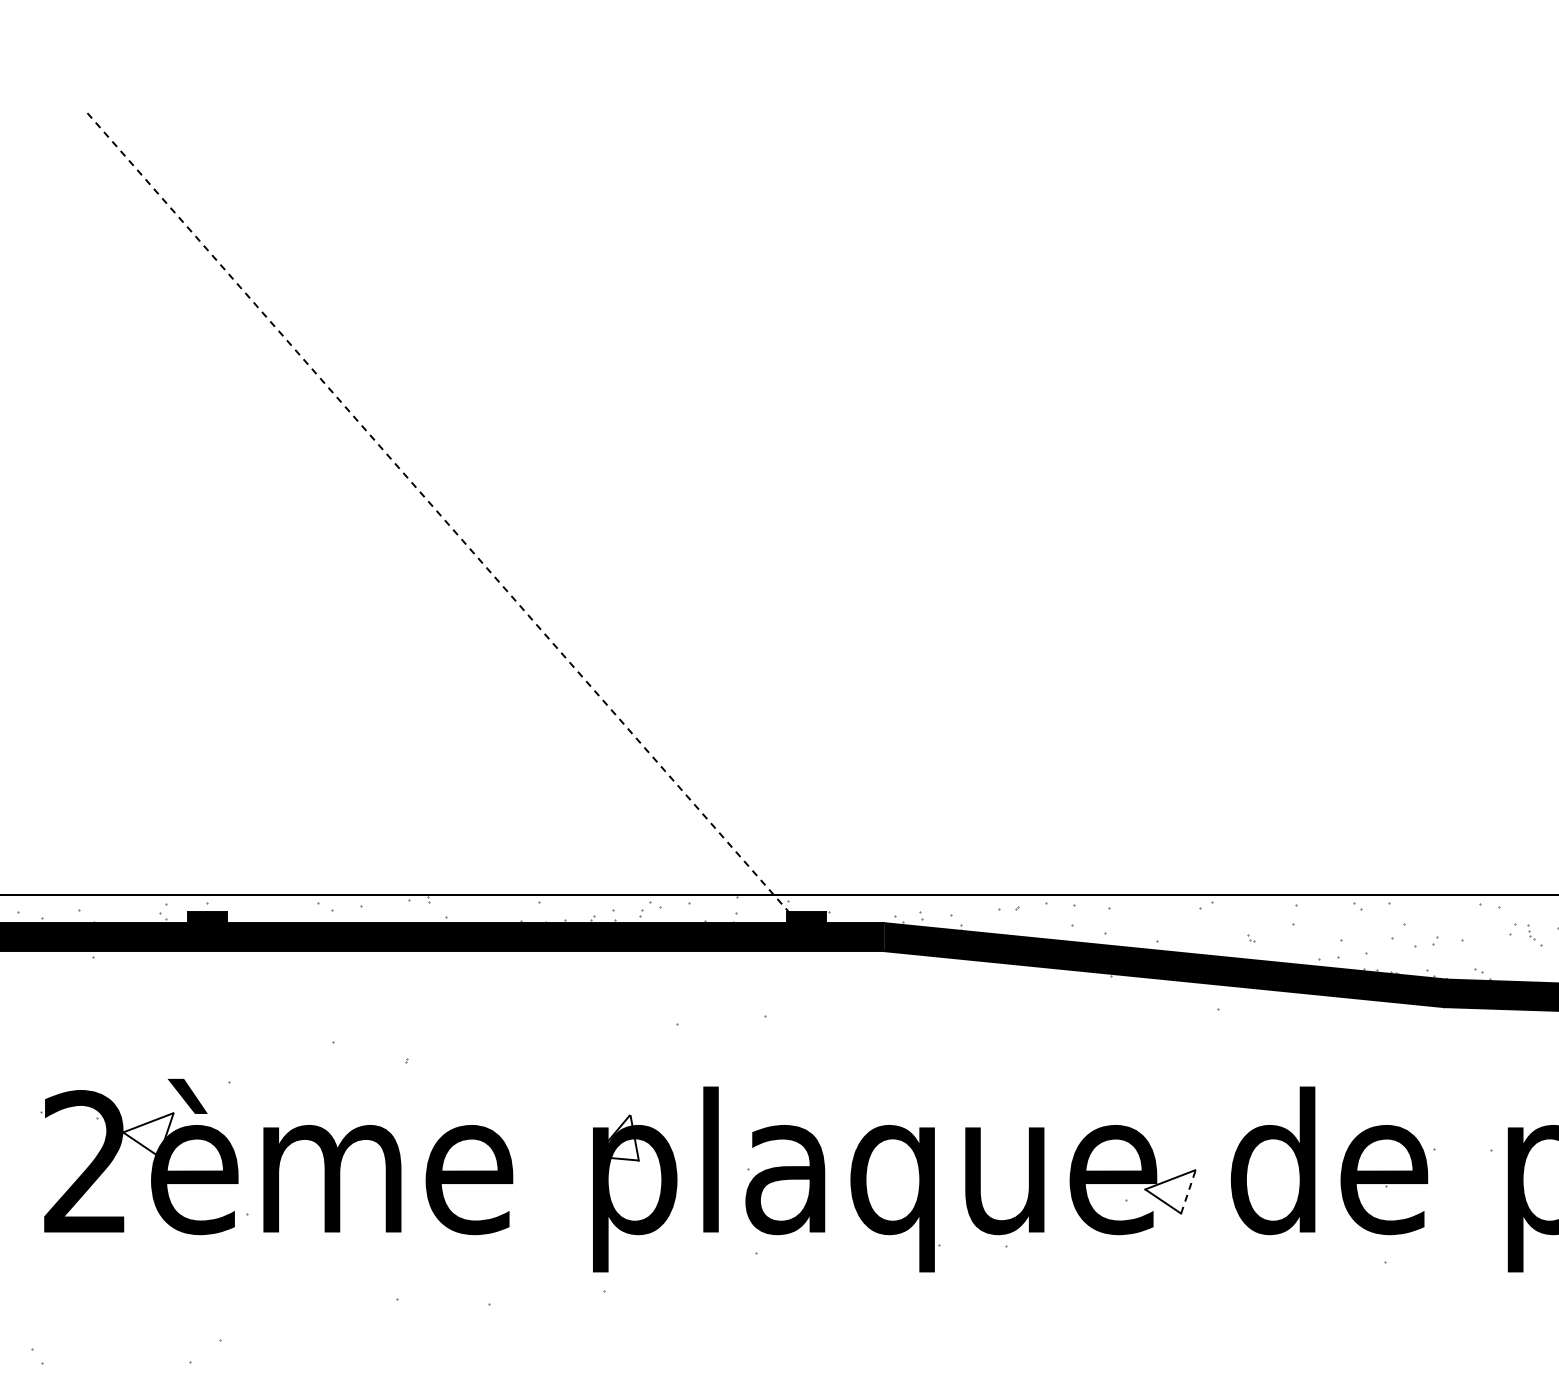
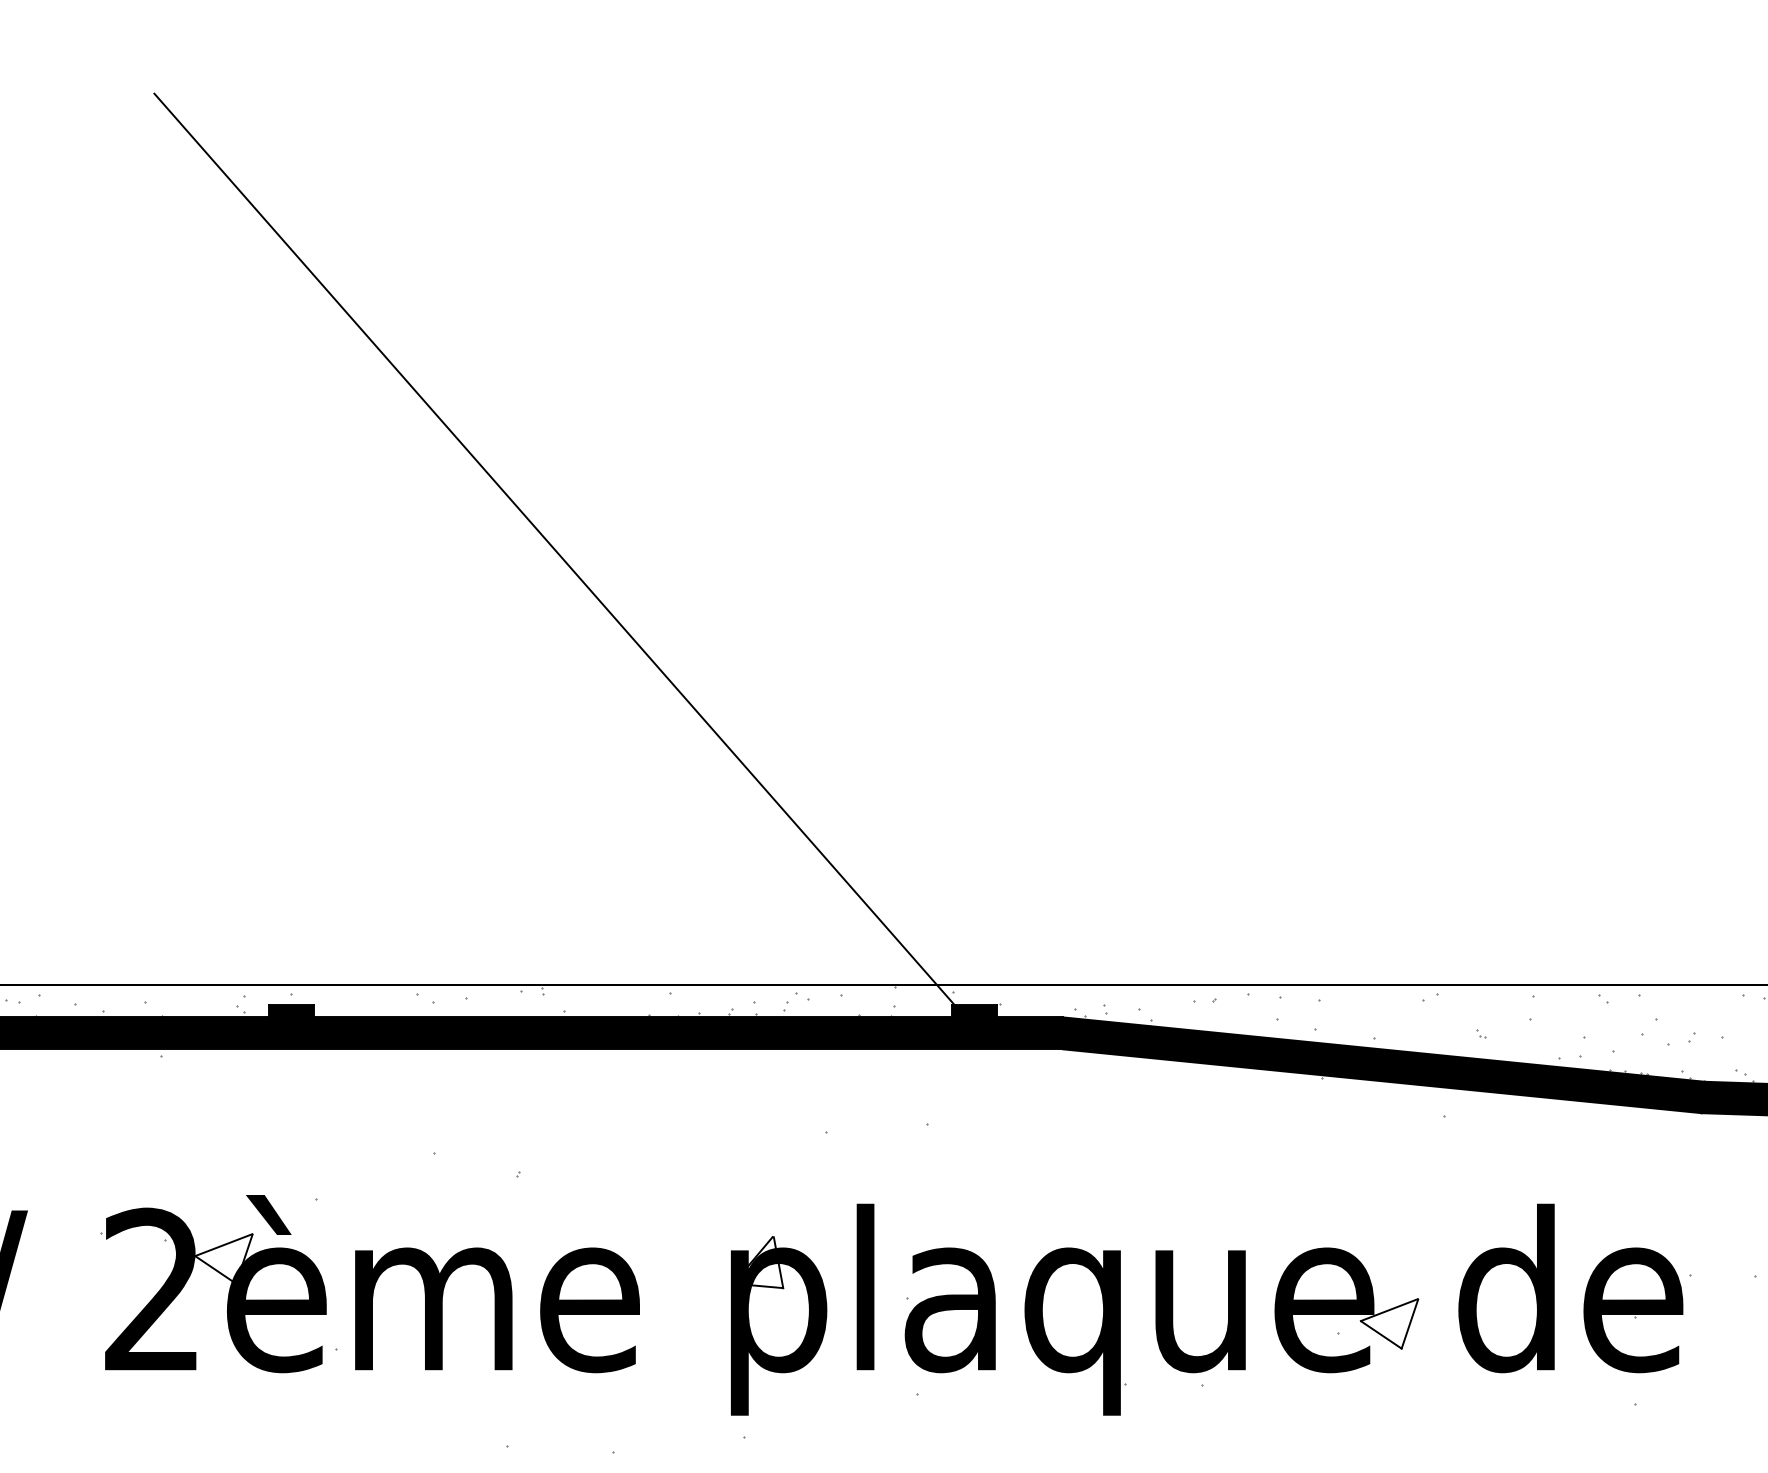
line: (448, 523) -> (566, 561), dashed -> solid
line: (1188, 1192) -> (1410, 1324), dashed -> solid

